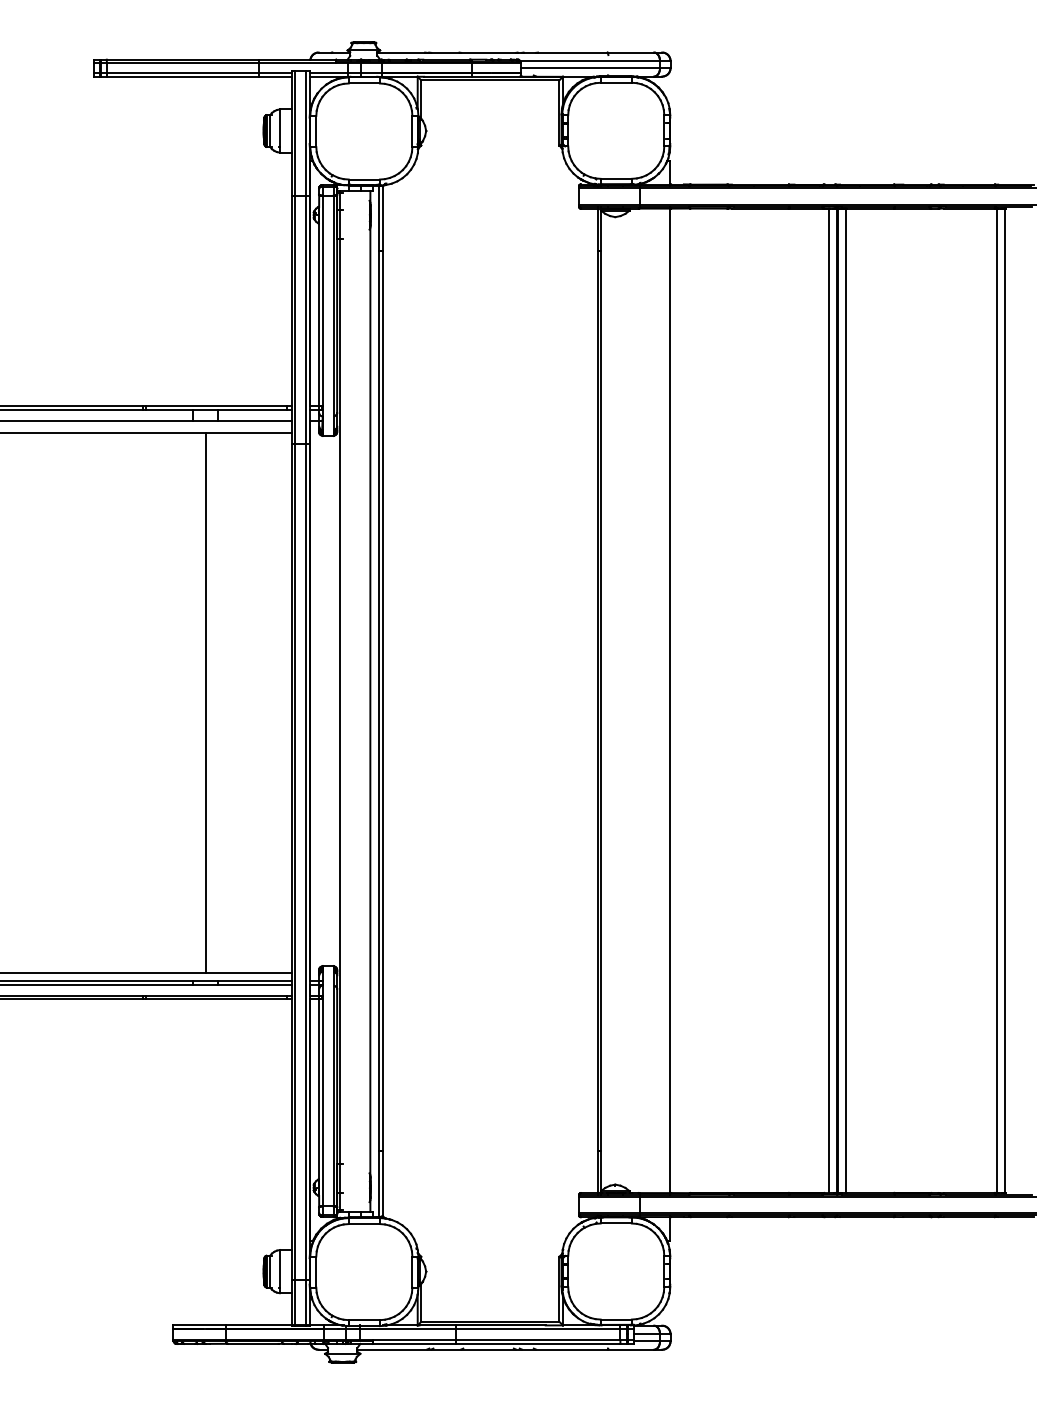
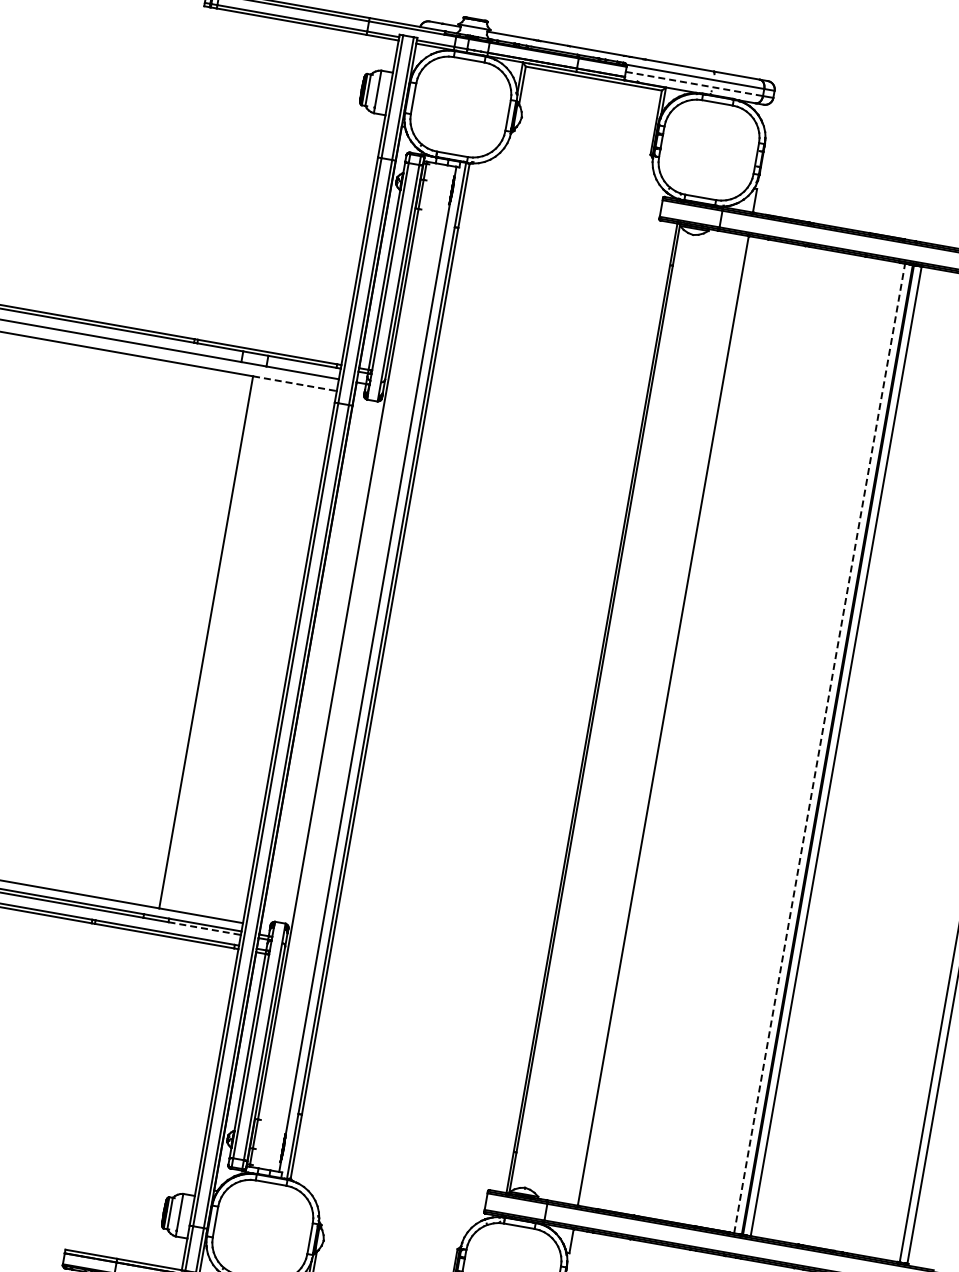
line: (590, 68) -> (694, 84), solid -> dashed
line: (249, 432) -> (295, 383), solid -> dashed
line: (829, 700) -> (820, 748), solid -> dashed
line: (254, 985) -> (204, 929), solid -> dashed

